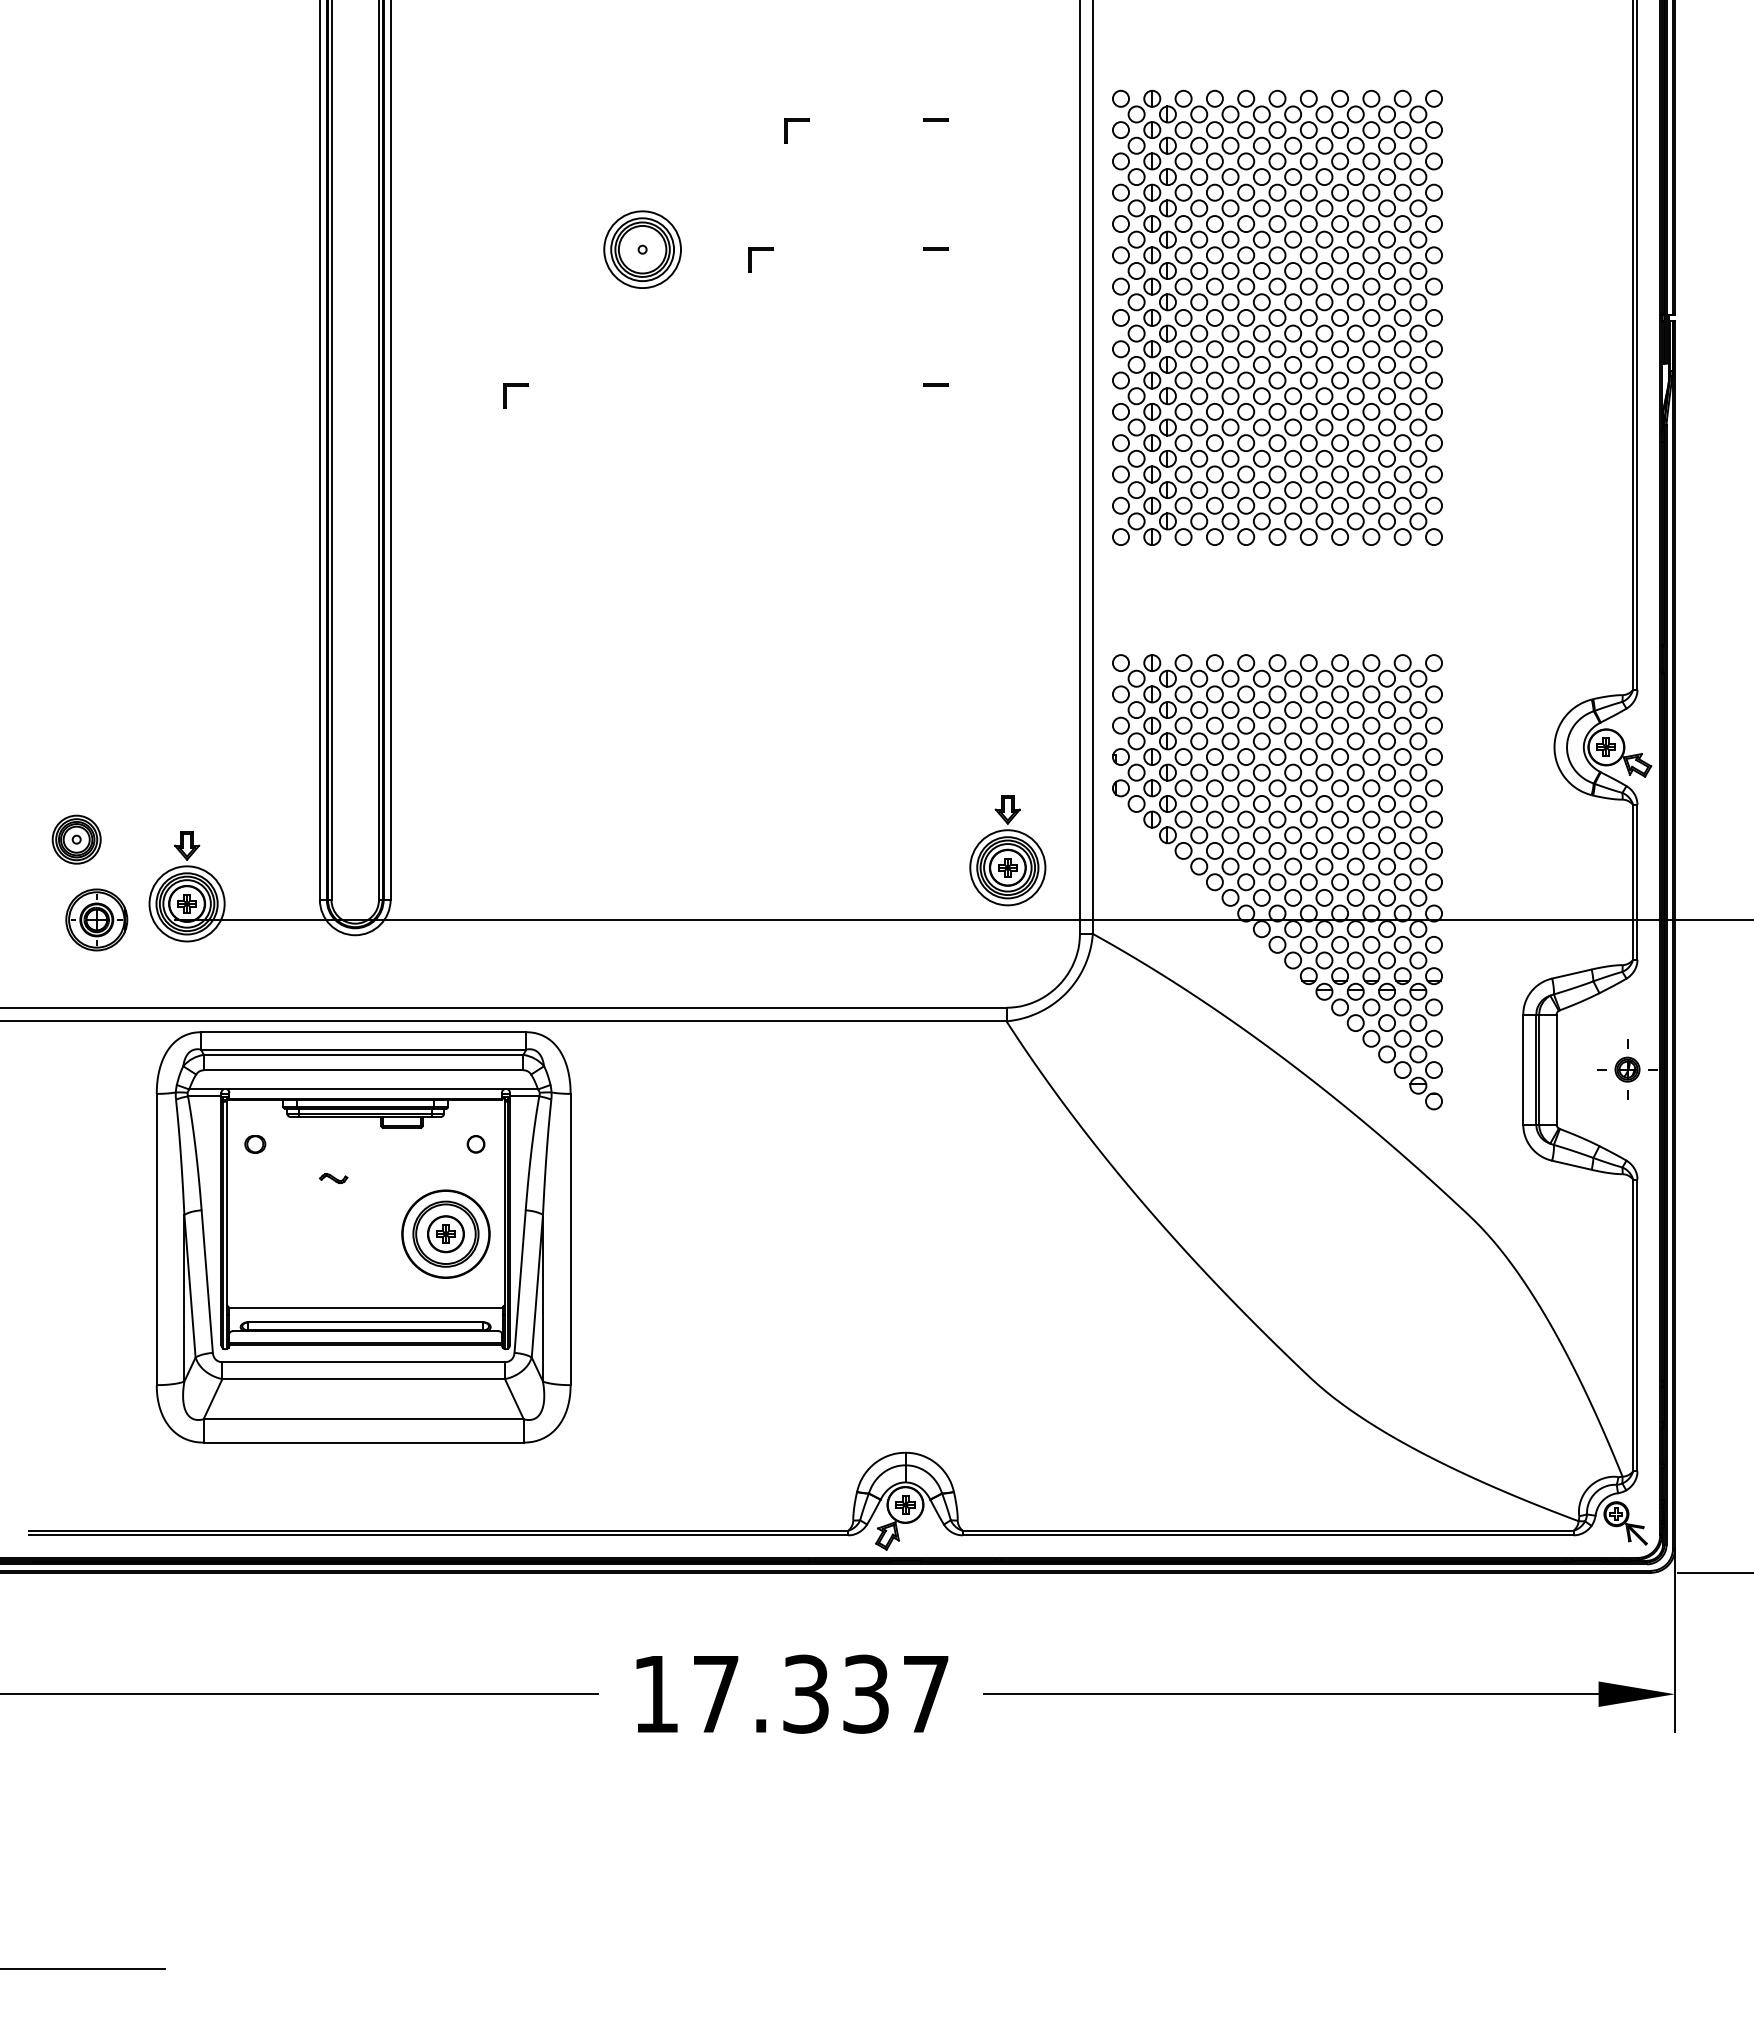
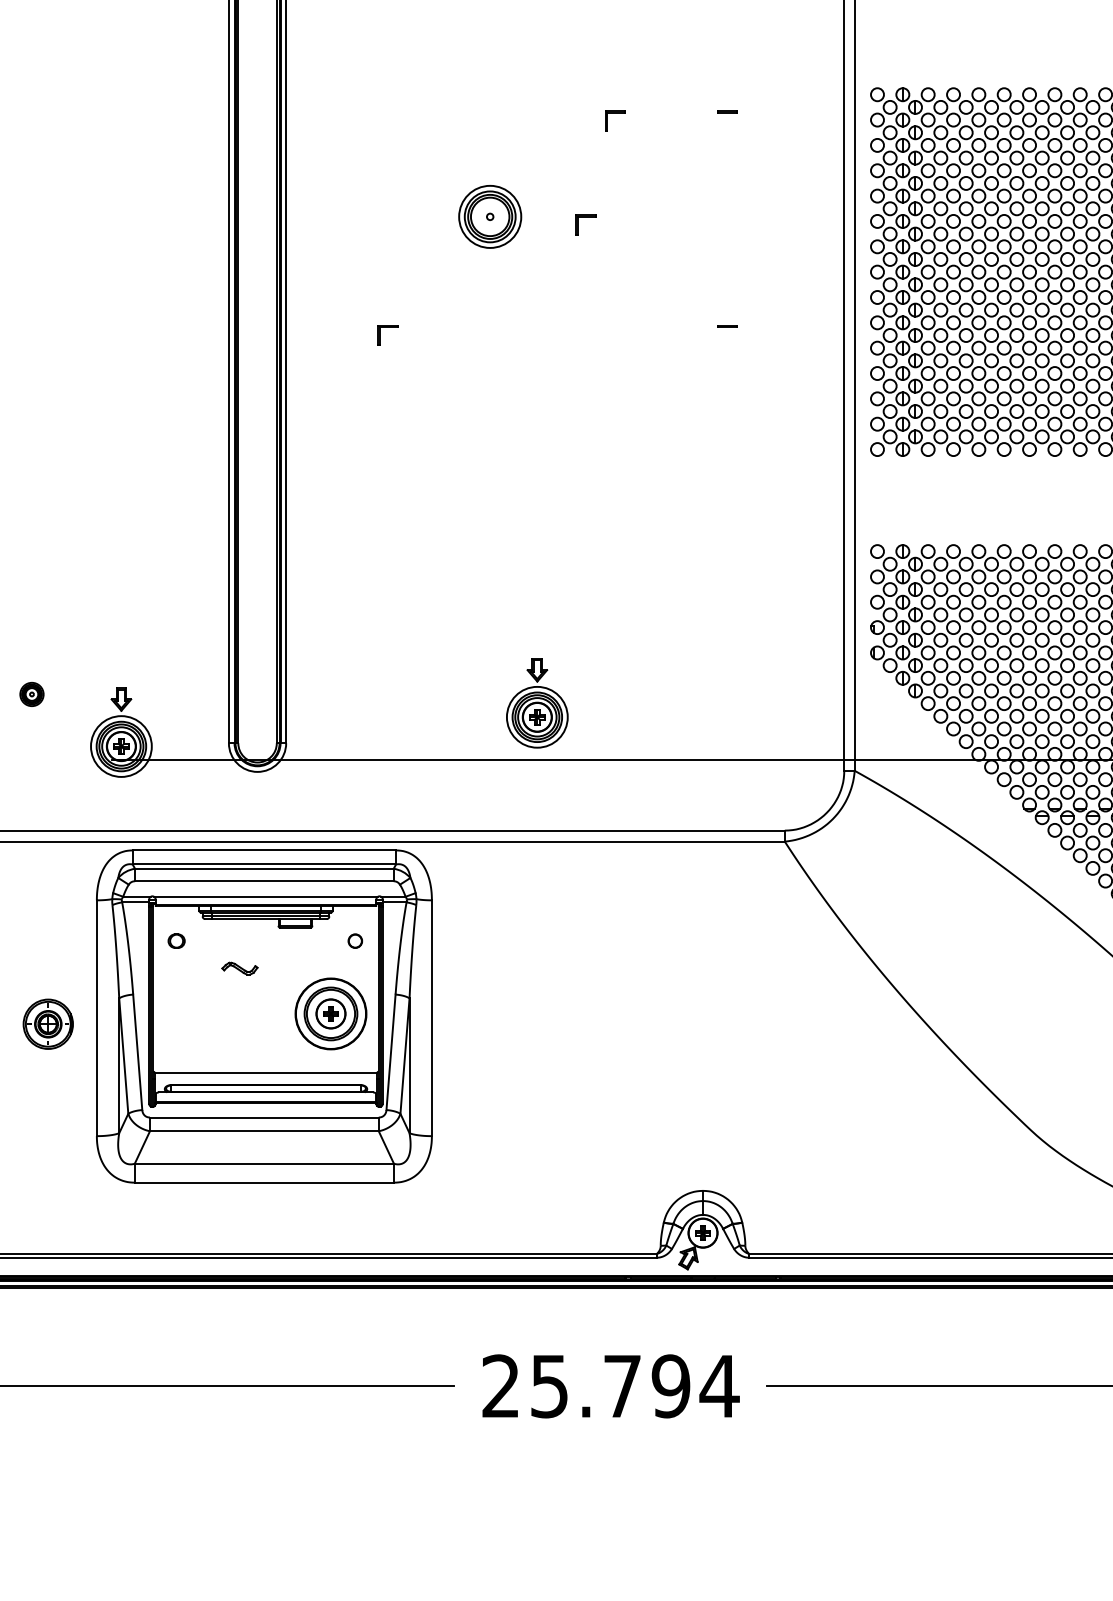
line: (935, 248) -> (727, 215), removed
part: (76, 839) -> (31, 694), size x0.6
part: (1007, 850) -> (537, 703), moved
part: (96, 919) -> (48, 1023), moved
part: (333, 1178) -> (239, 968), size x1.6
text: (791, 1693) -> (610, 1385), 17.337 -> 25.794

